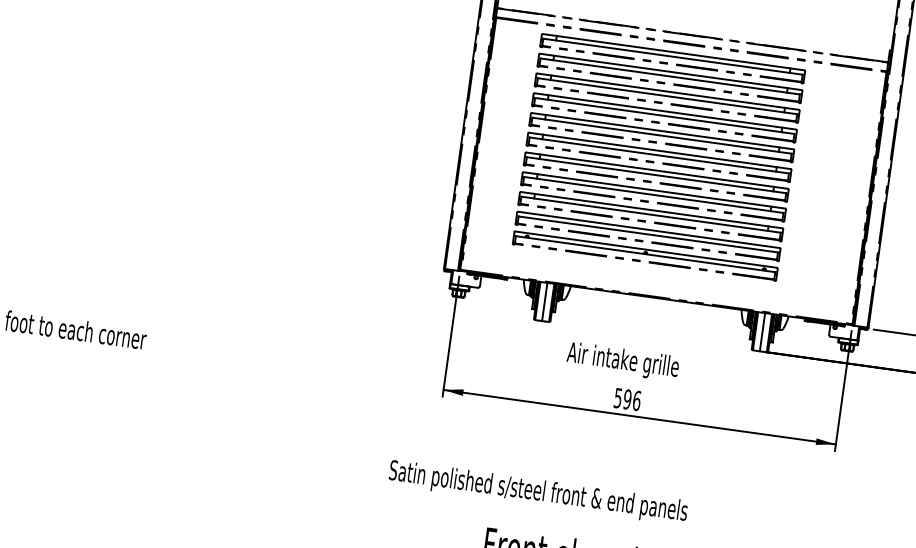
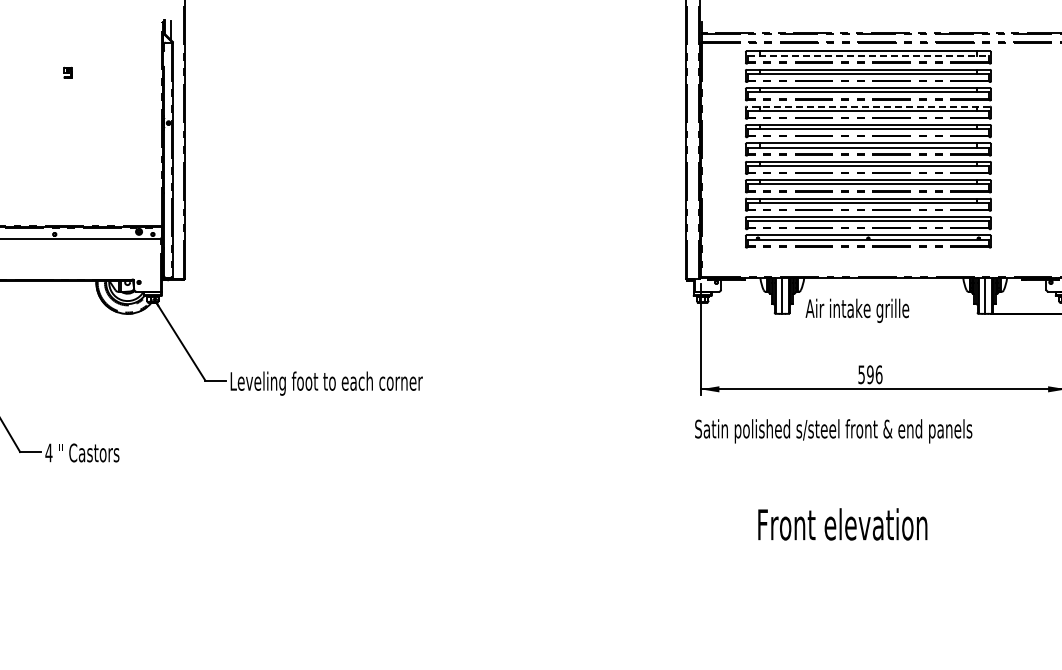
line: (673, 56) -> (868, 55), solid -> dashed
line: (665, 111) -> (868, 106), solid -> dashed
text: (623, 361) -> (857, 310), moved
text: (538, 492) -> (833, 431), moved

